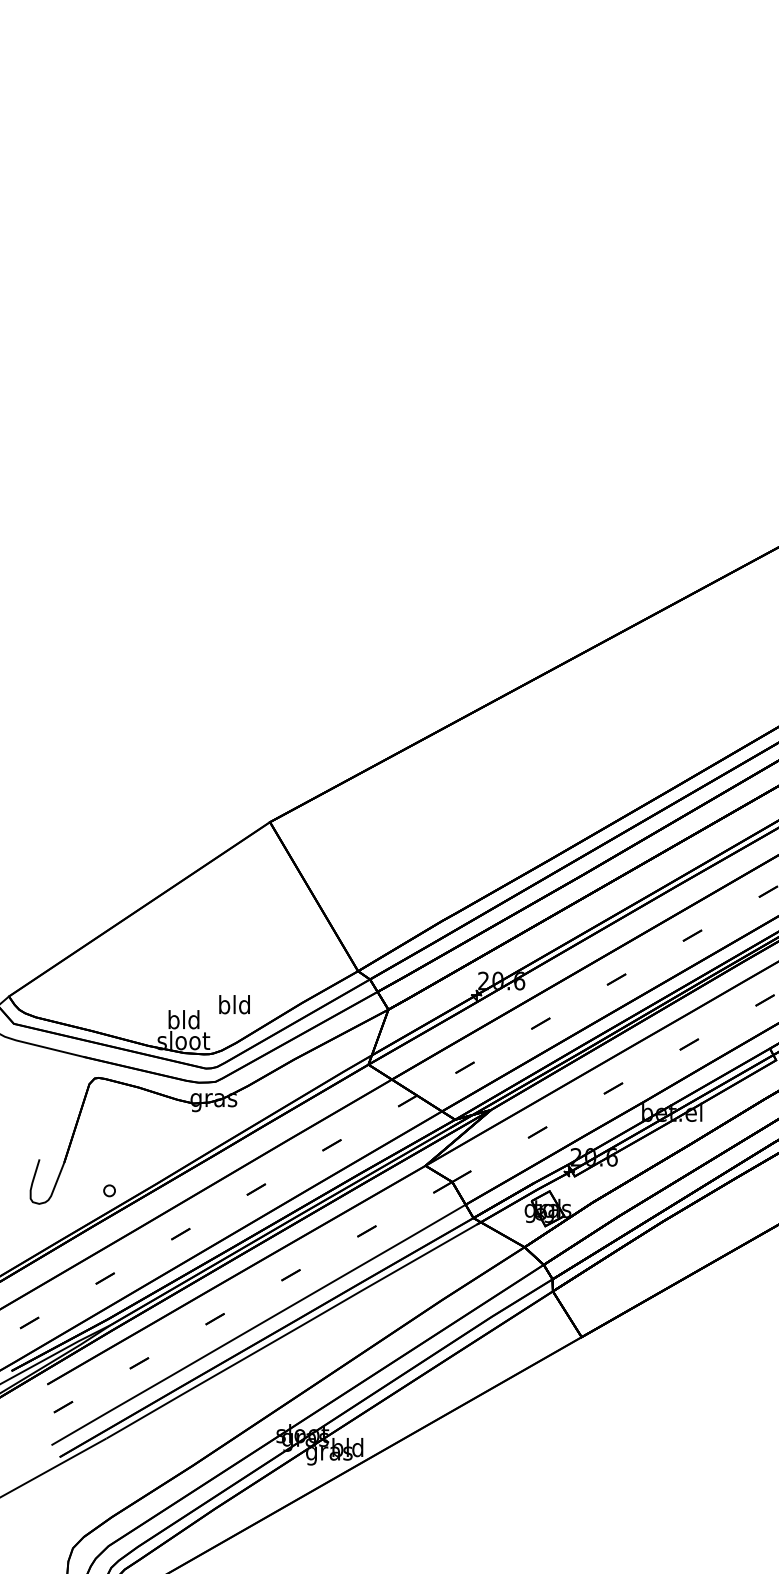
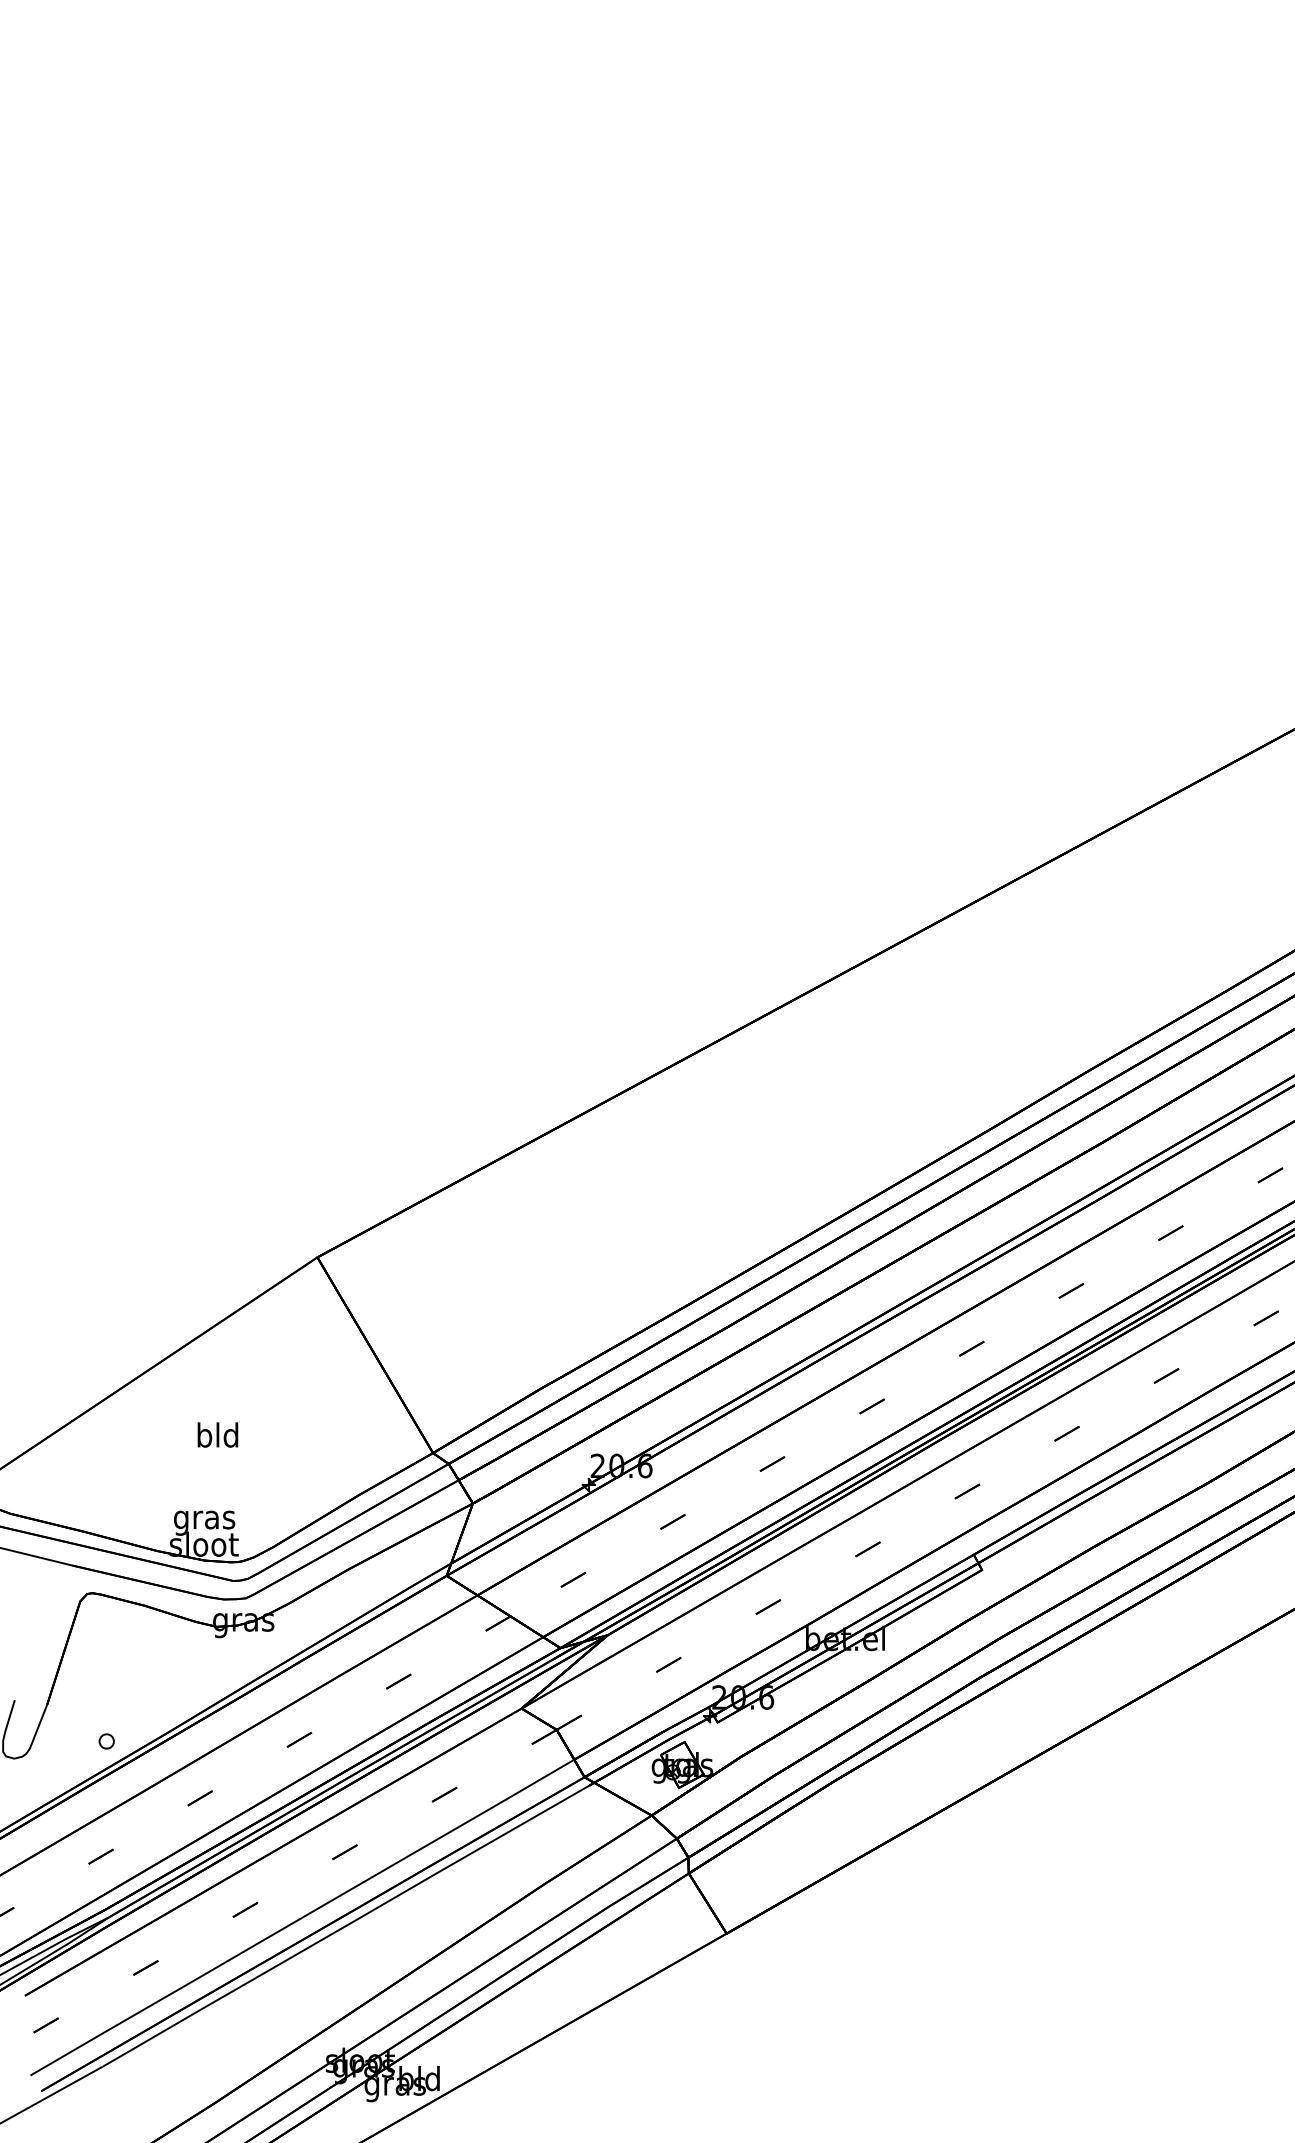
text: (234, 1004) -> (217, 1434), moved
text: (184, 1021) -> (204, 1519), bld -> gras

